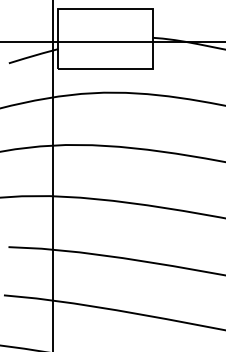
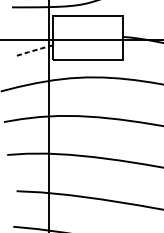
line: (33, 56) -> (35, 50), solid -> dashed

